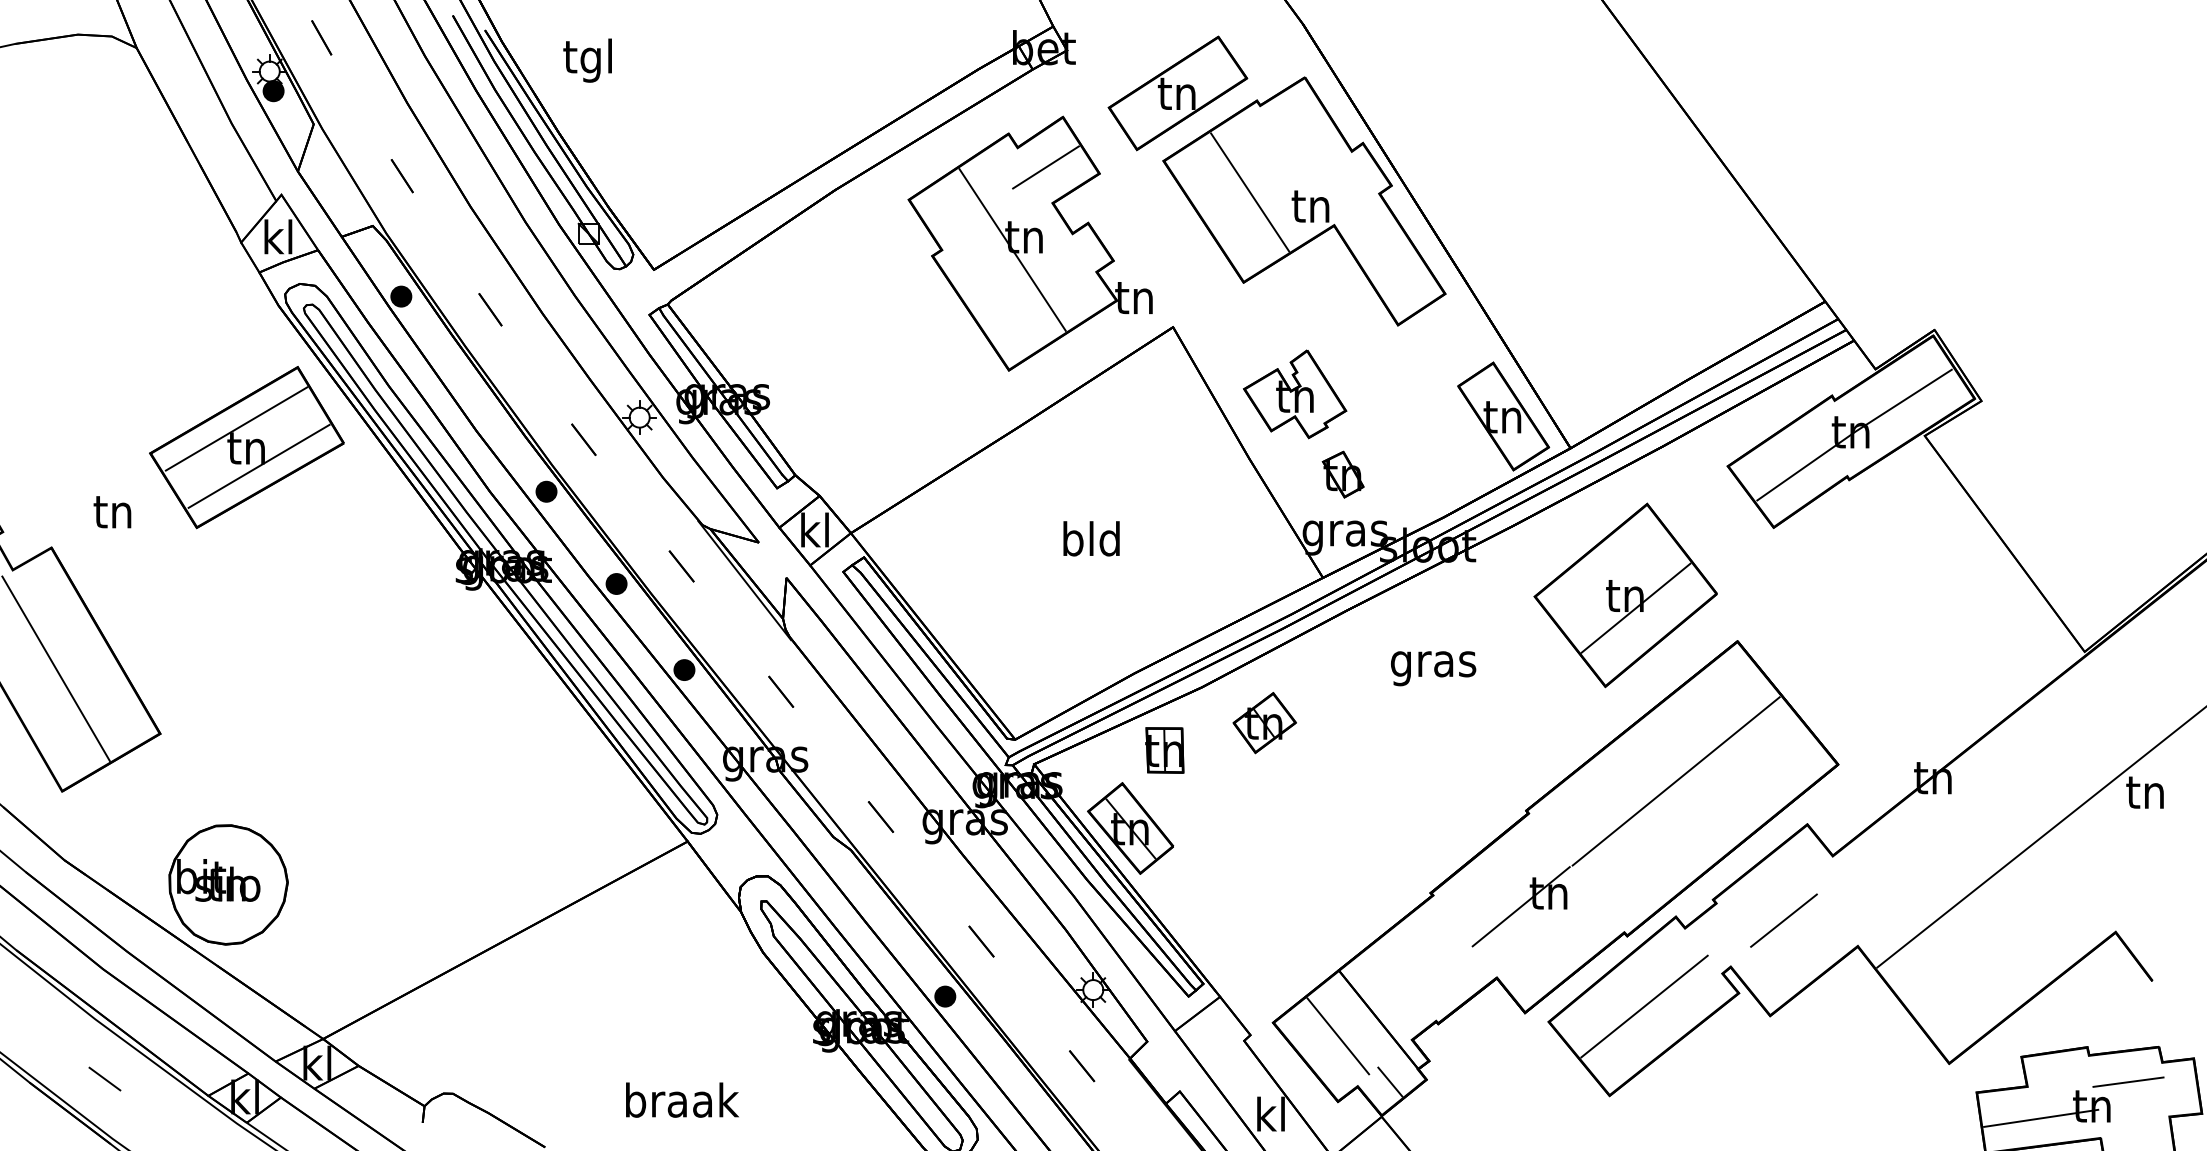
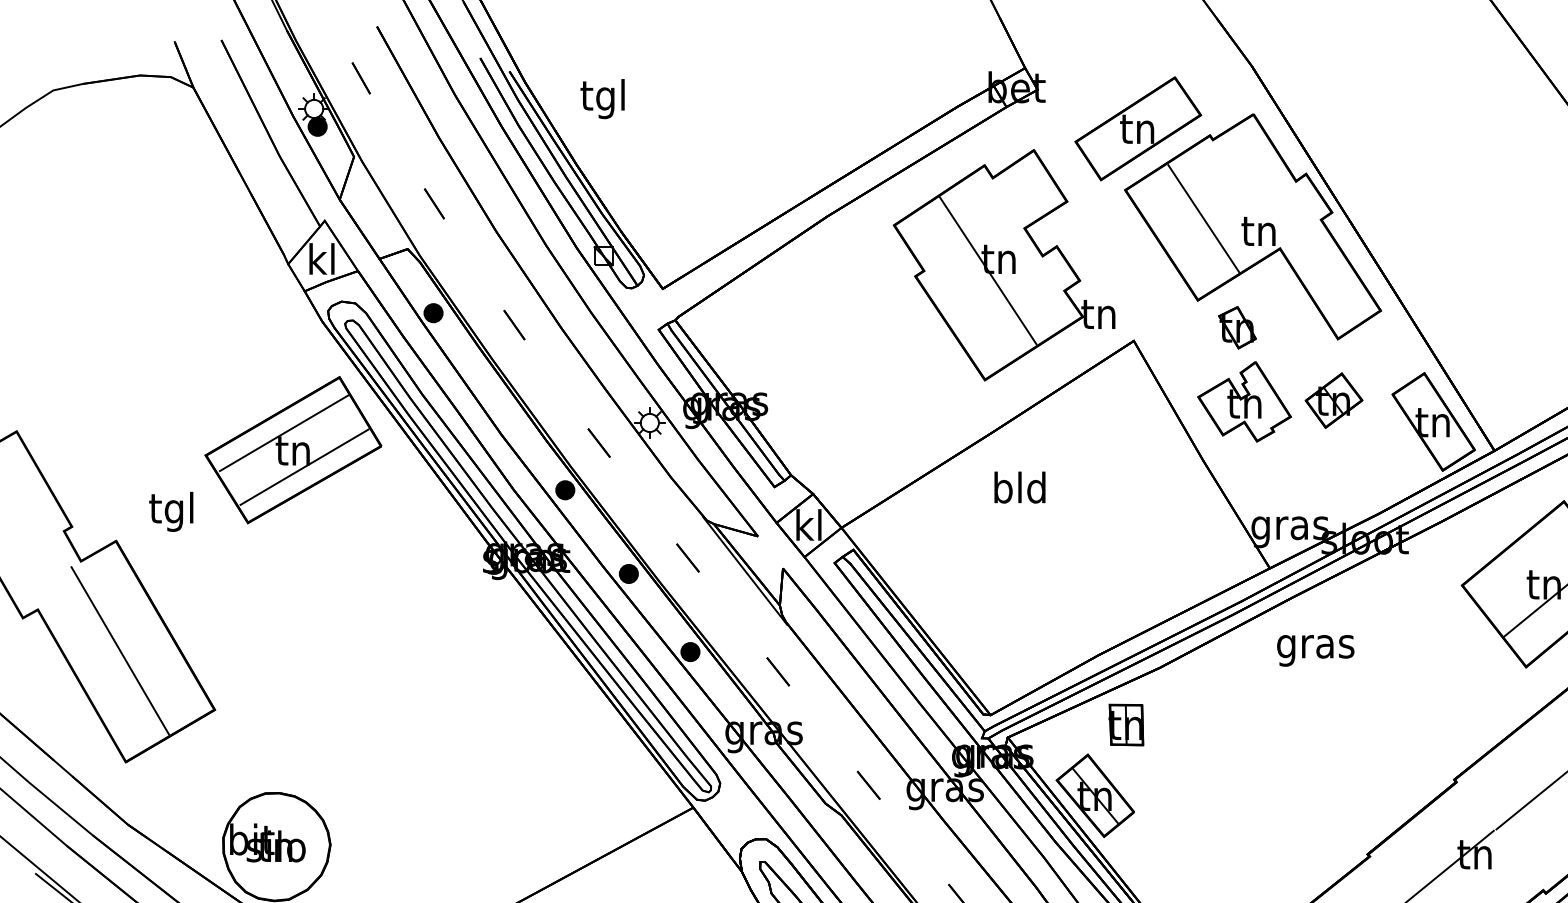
line: (1045, 167) -> (1018, 196), removed
part: (1342, 474) -> (1236, 327), moved
text: (111, 515) -> (170, 511), tn -> tgl
text: (1091, 538) -> (1019, 487), moved
text: (1433, 668) -> (1315, 650), moved
part: (1264, 723) -> (1333, 401), moved

